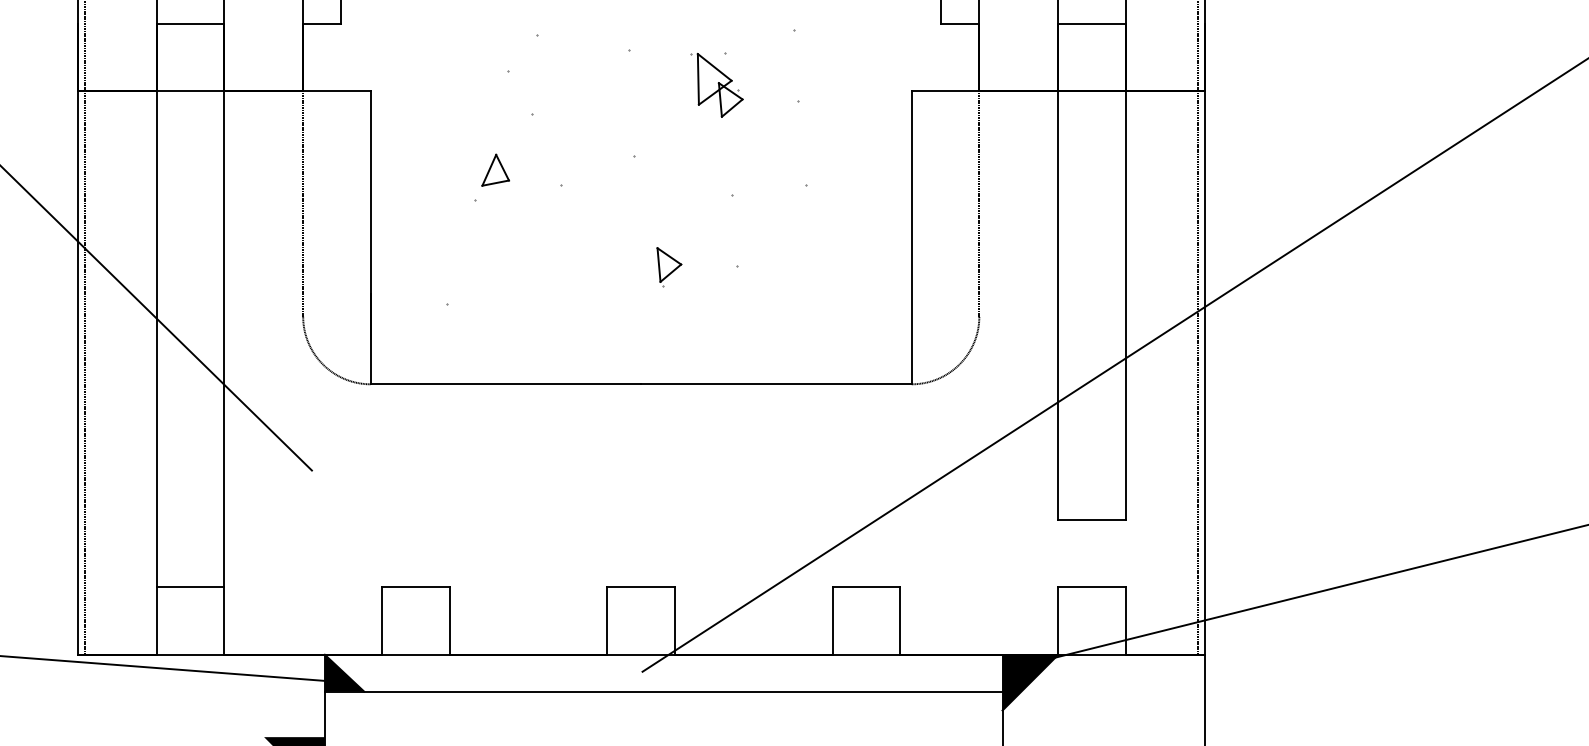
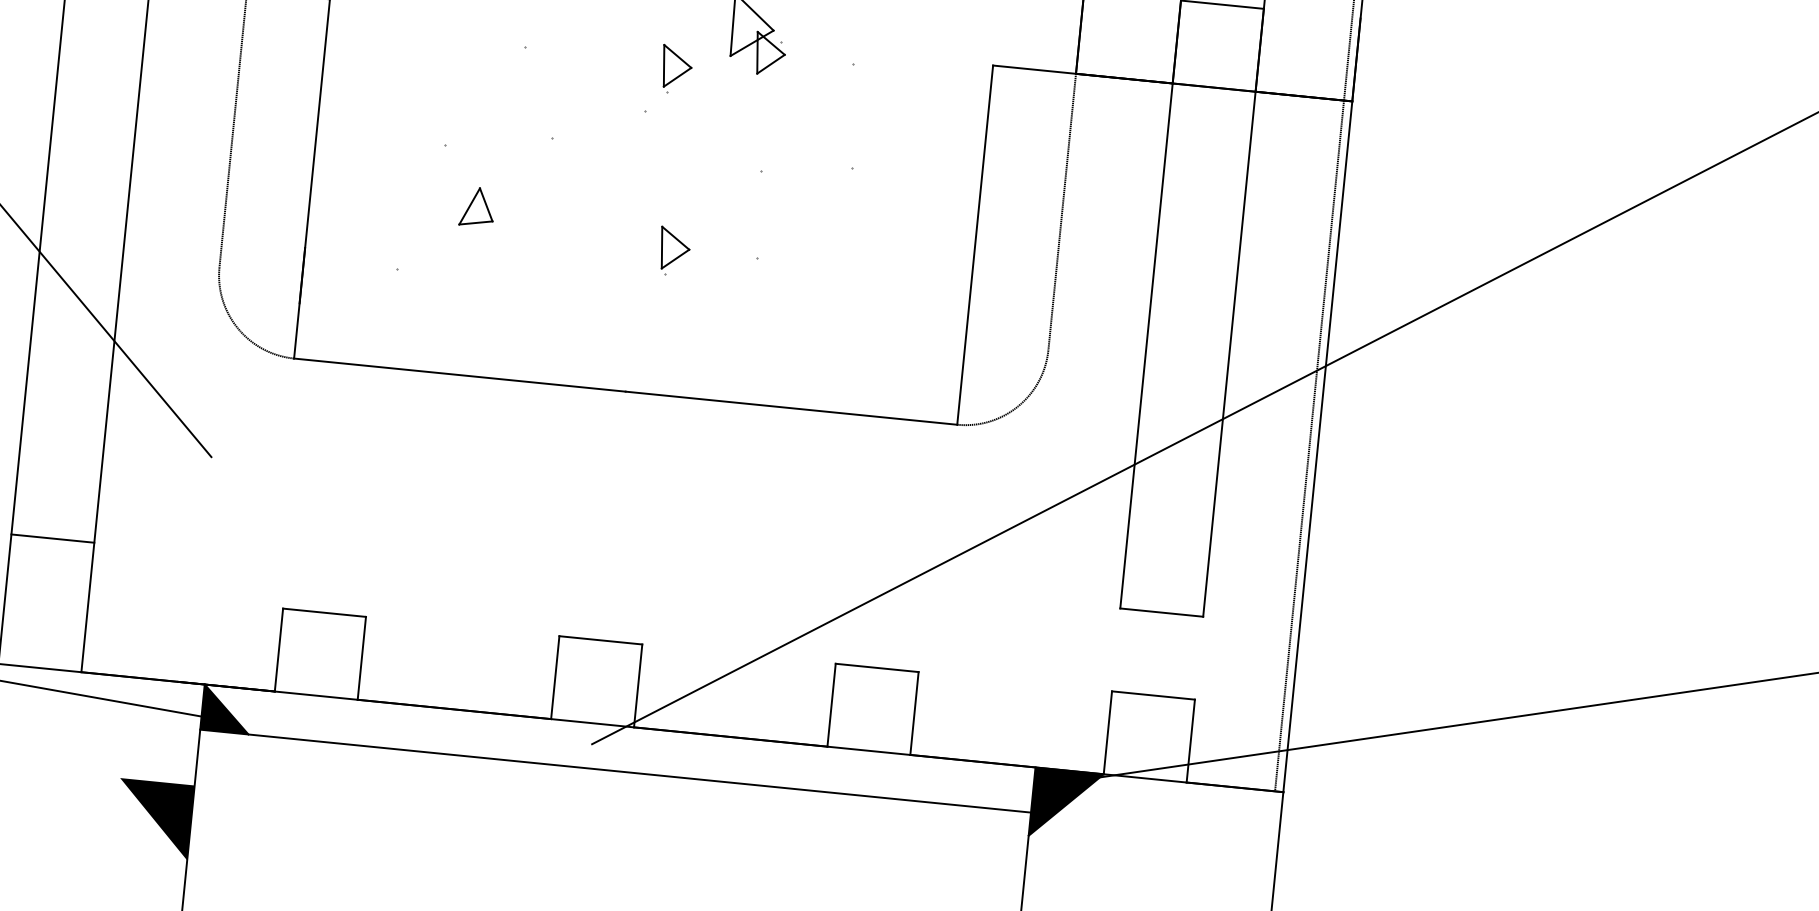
part: (656, 120) -> (676, 70), added
part: (495, 169) -> (477, 206), moved
line: (190, 587) -> (52, 539), moved

